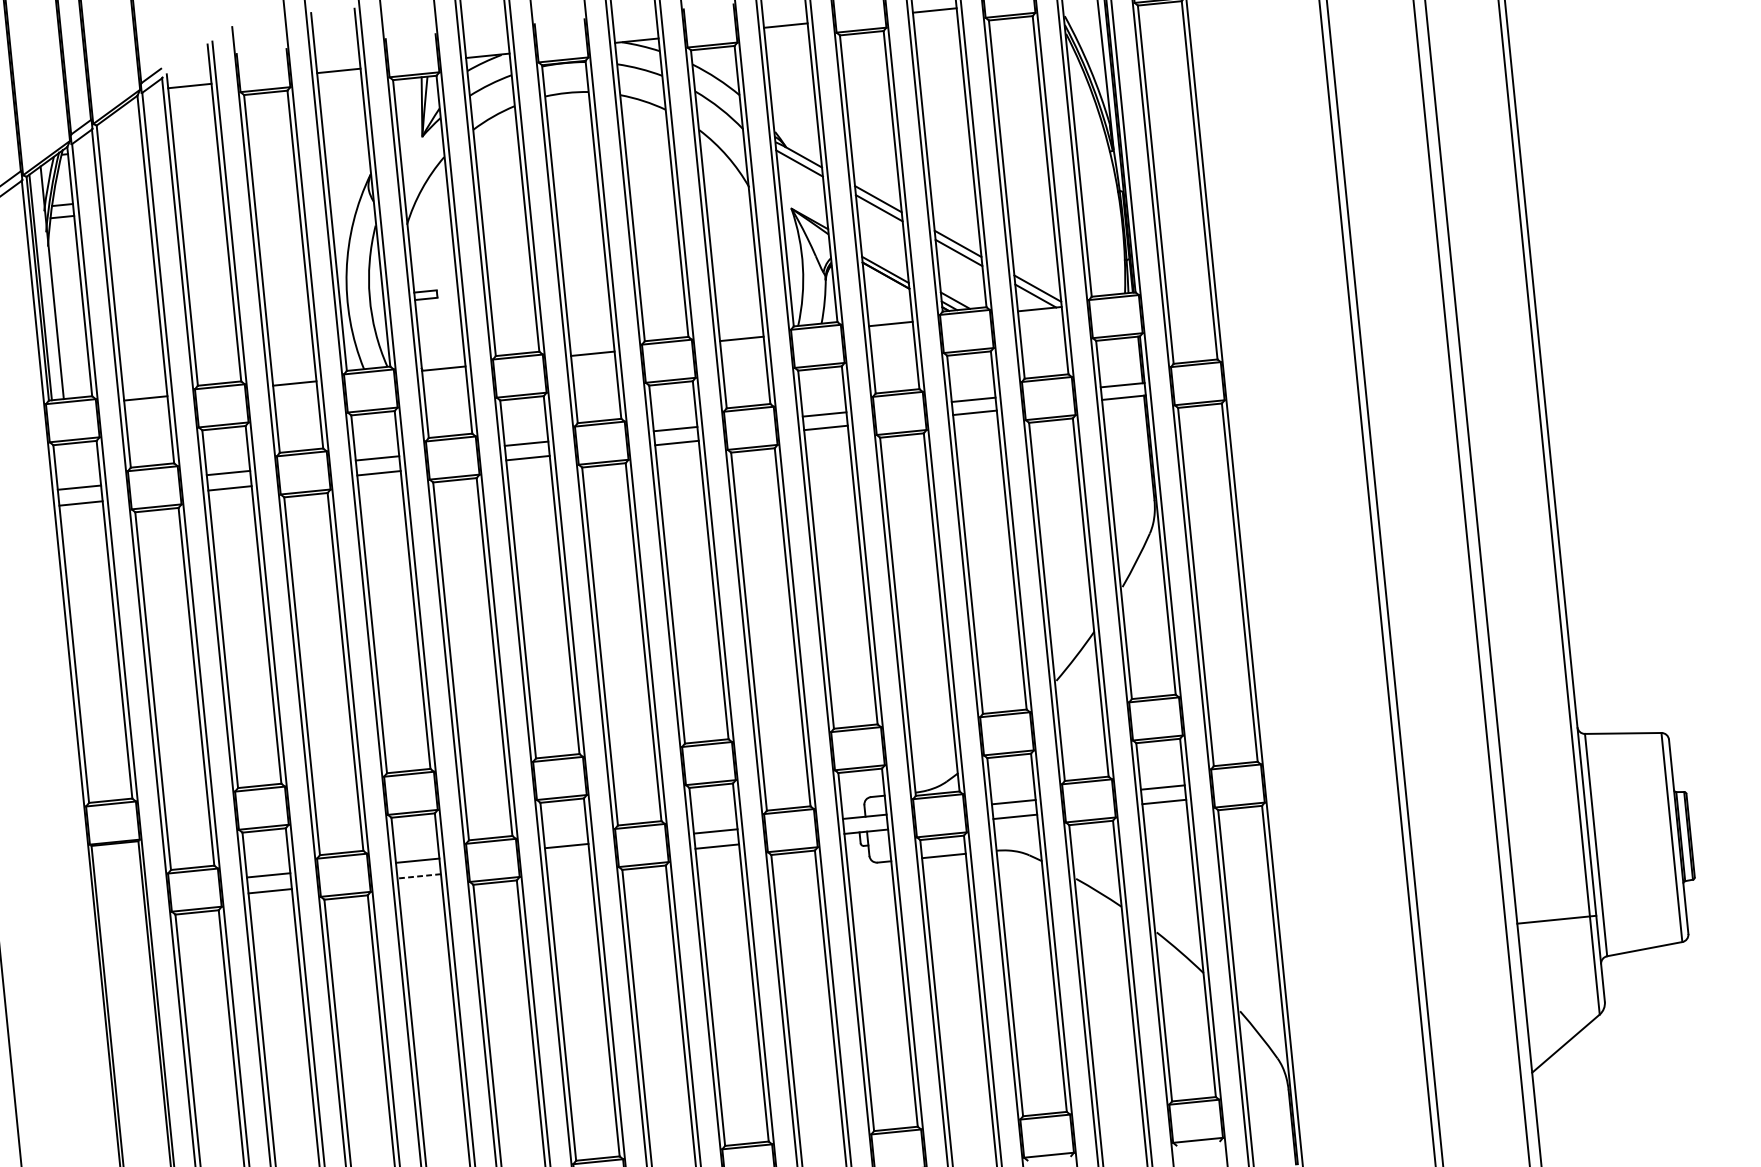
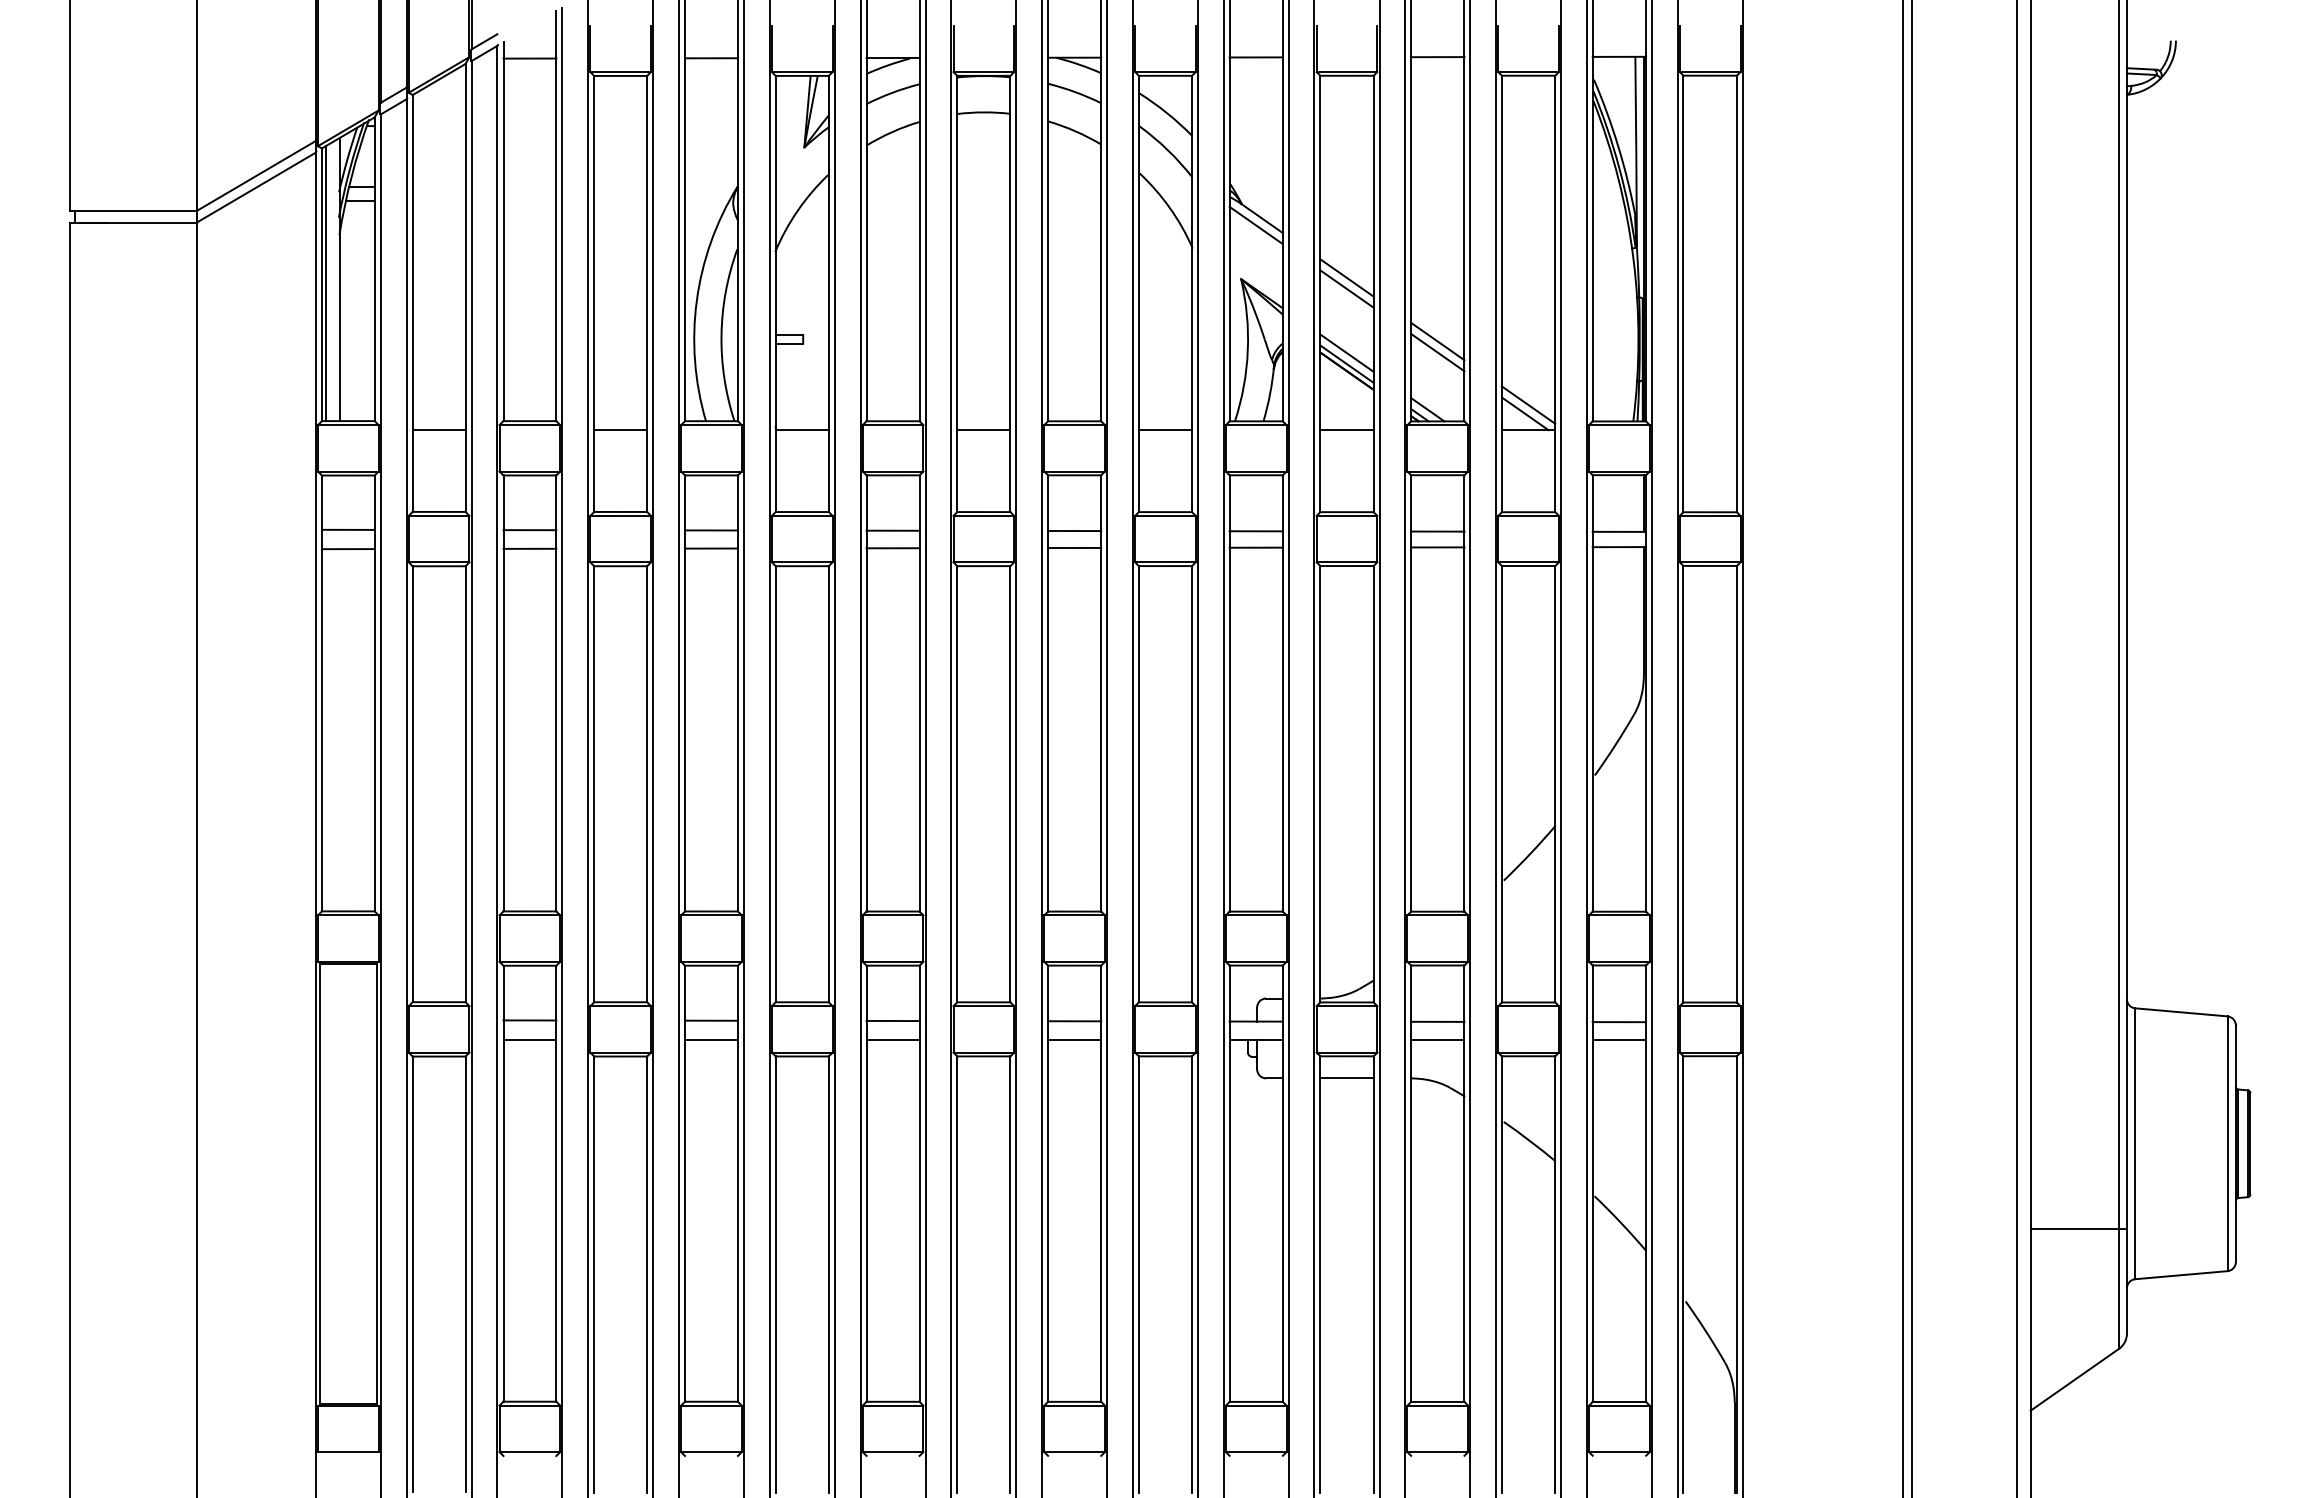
line: (884, 260) -> (1346, 352), added
line: (567, 861) -> (892, 1039), added
line: (418, 876) -> (710, 1039), dashed -> solid

